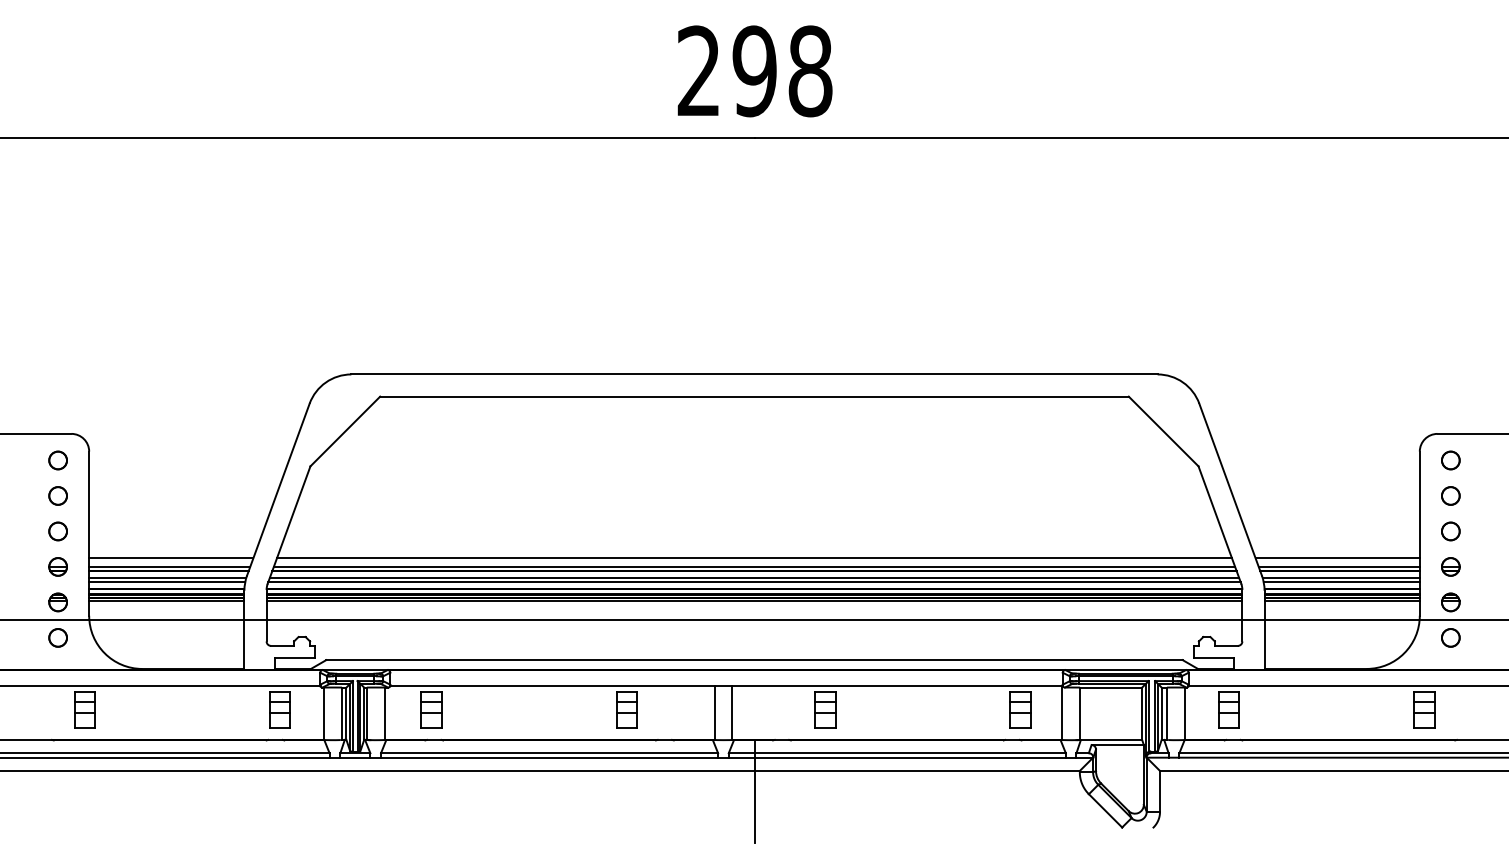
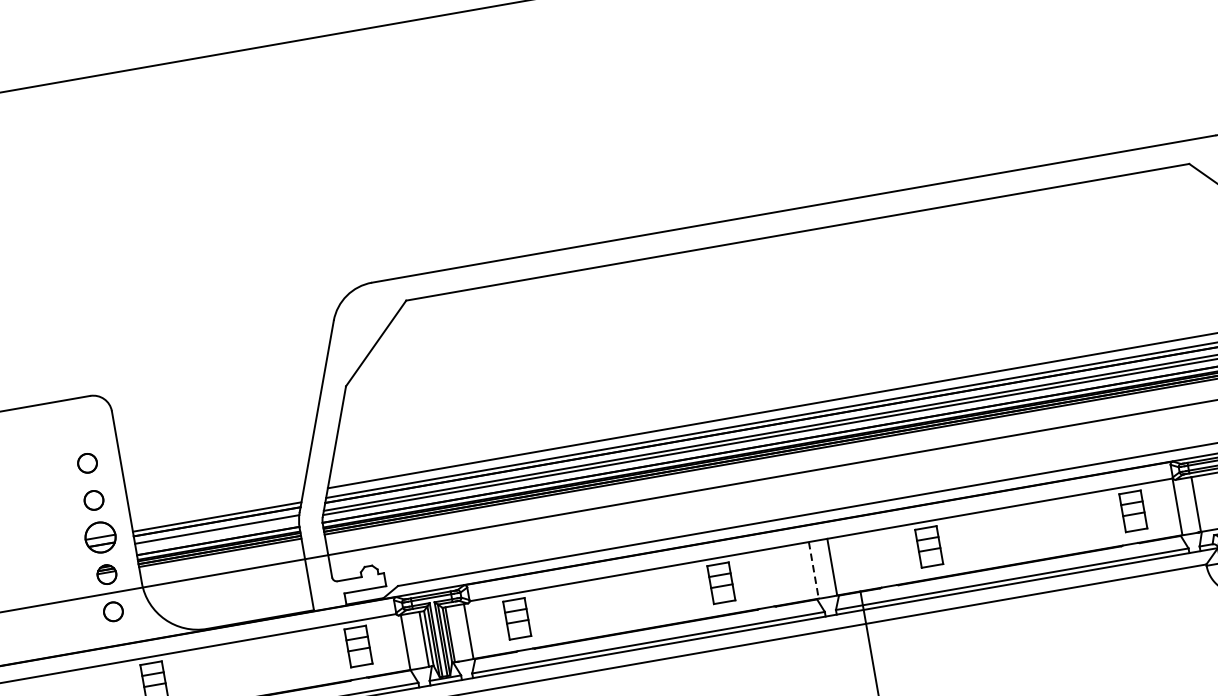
part: (57, 460) -> (80, 426), removed
line: (171, 558) -> (217, 508), removed
part: (57, 566) -> (99, 537), size x1.6
line: (167, 582) -> (217, 533), removed
line: (714, 713) -> (813, 571), solid -> dashed

